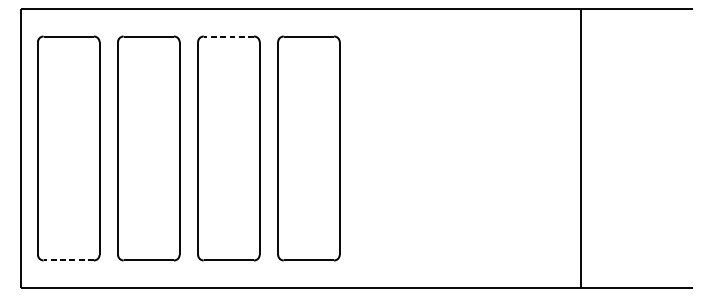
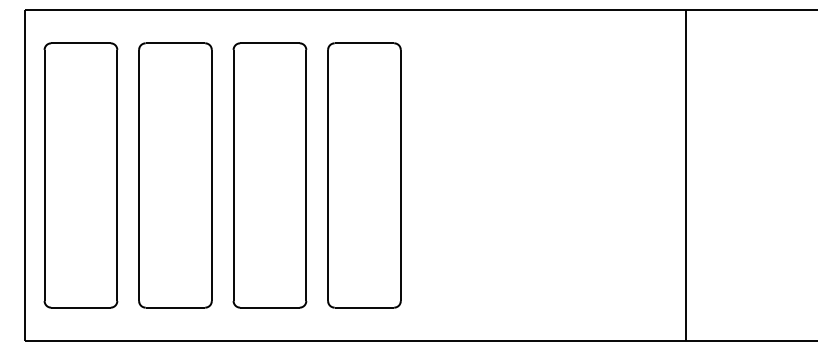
line: (228, 36) -> (269, 43), dashed -> solid
line: (68, 260) -> (80, 307), dashed -> solid

